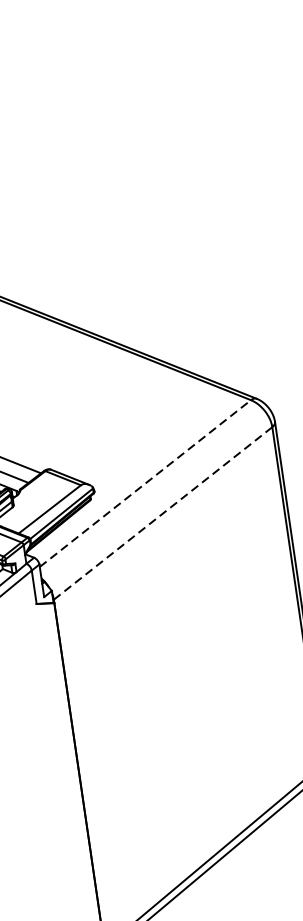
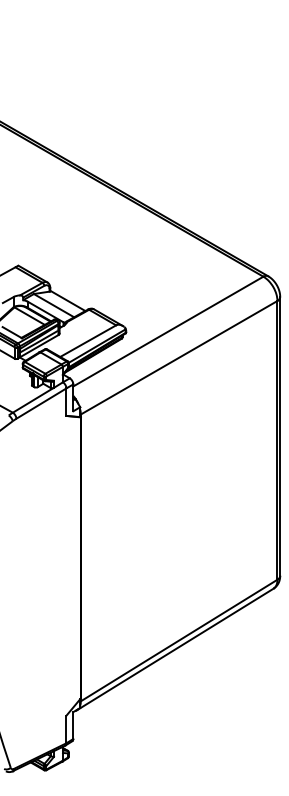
line: (145, 483) -> (168, 331), dashed -> solid
line: (163, 513) -> (179, 357), dashed -> solid

